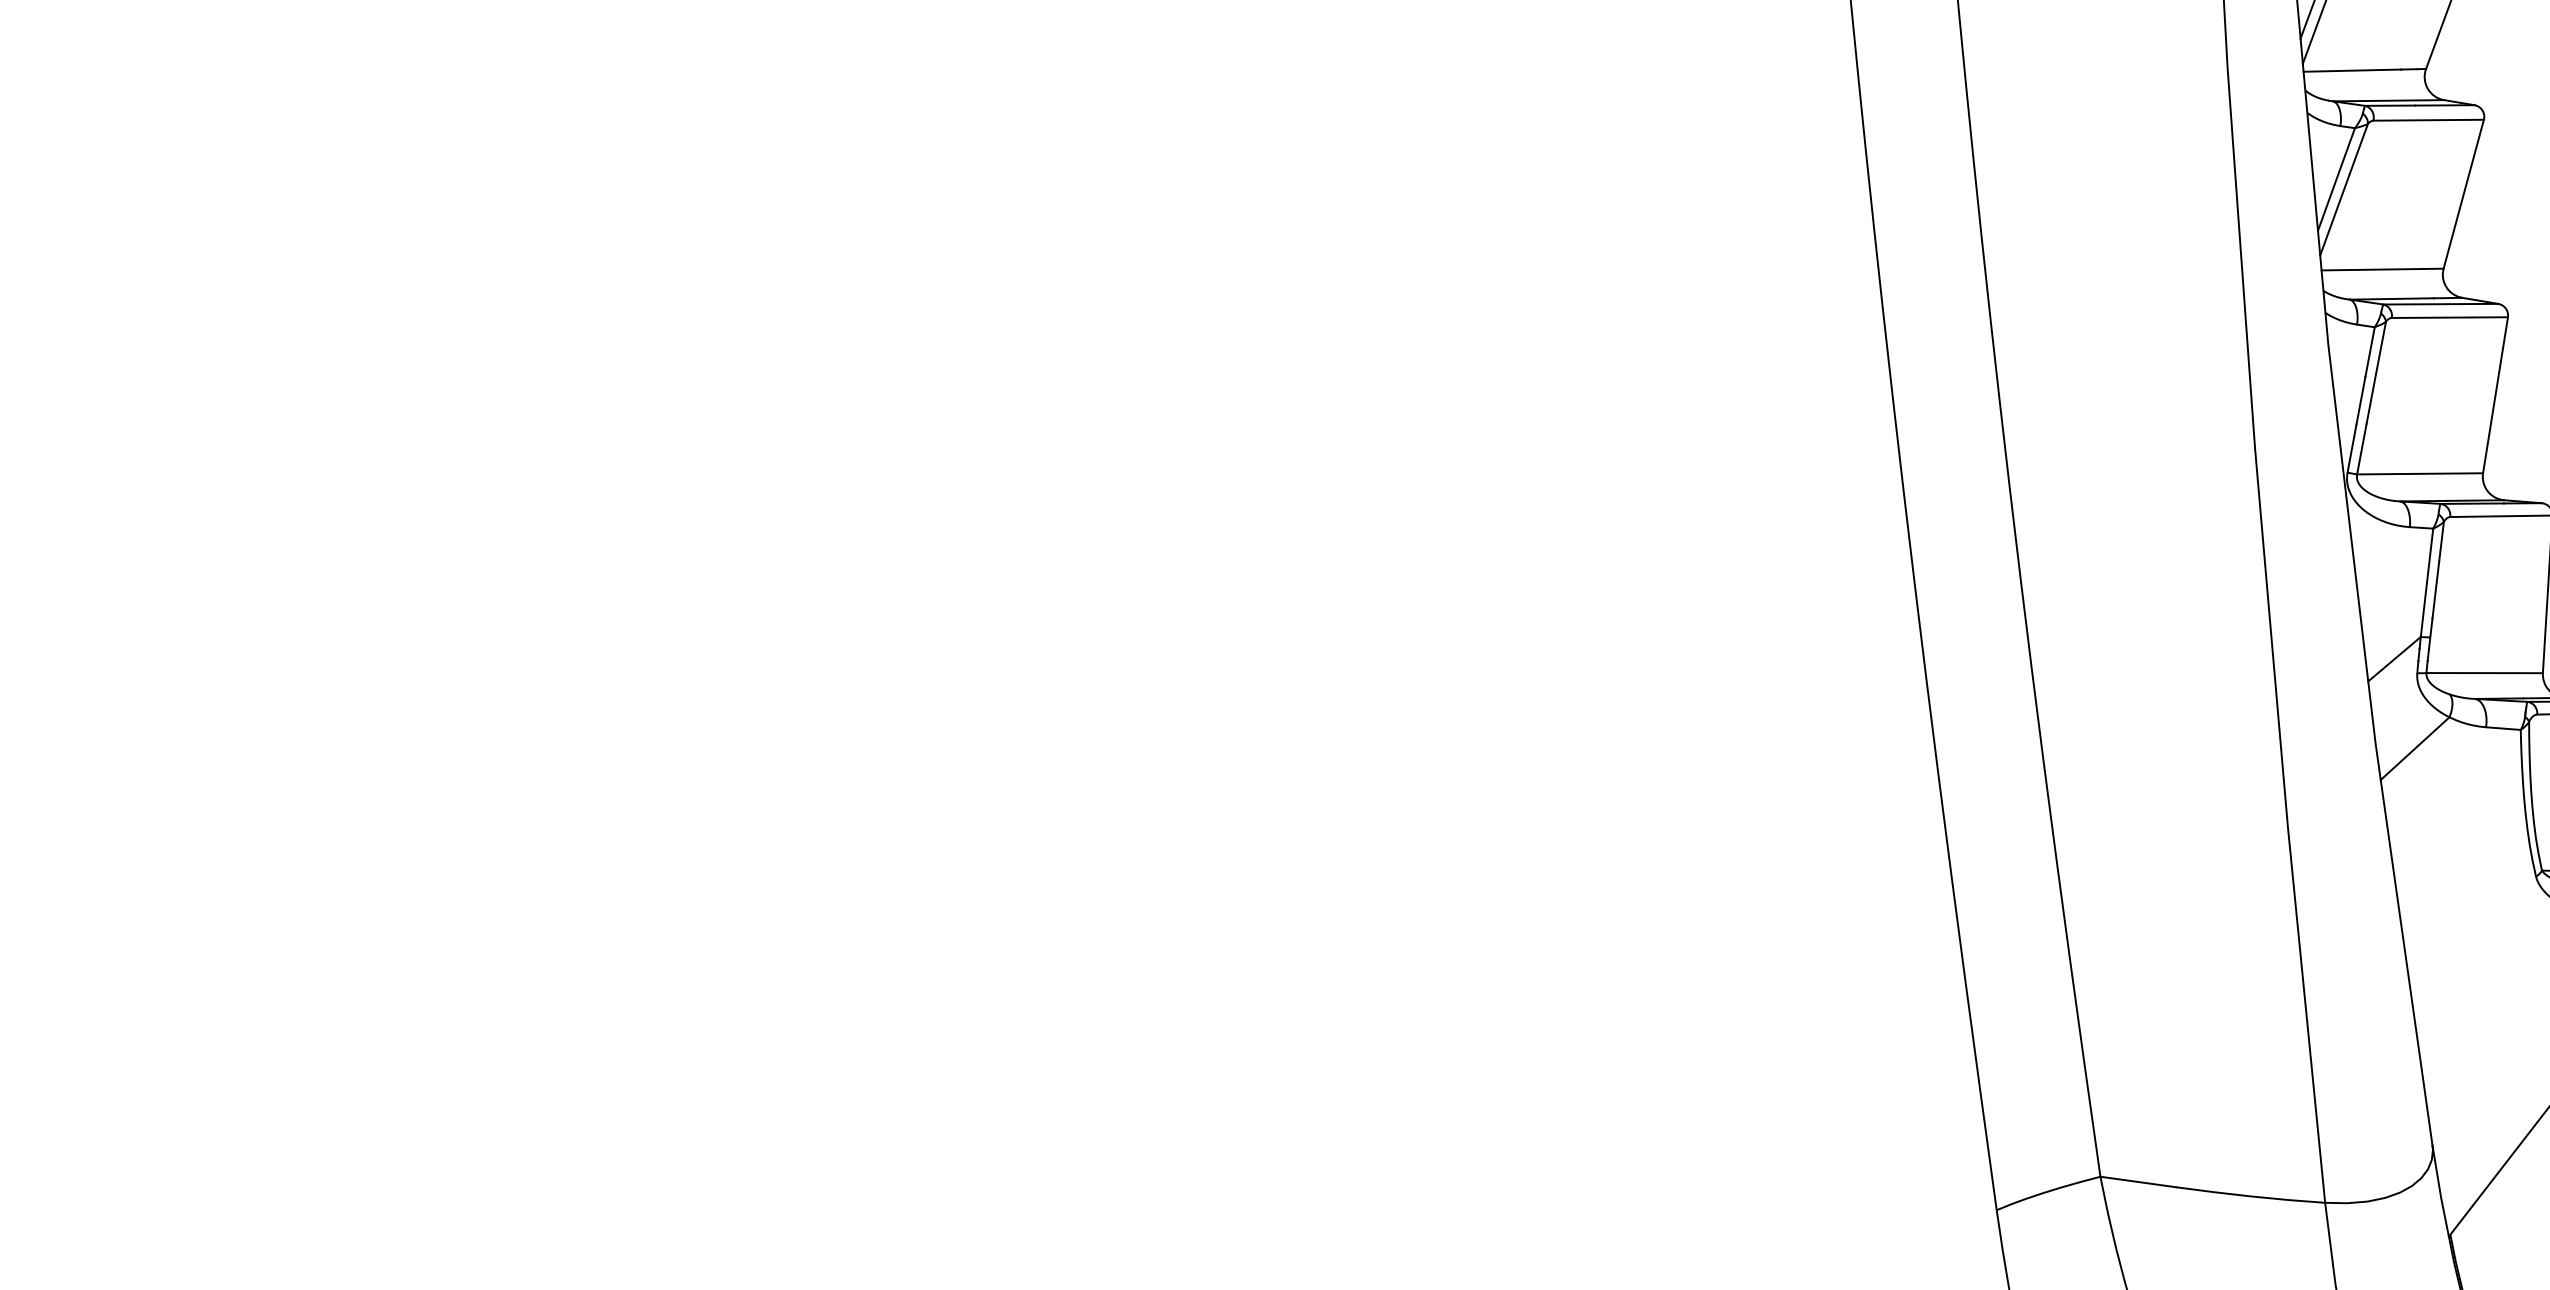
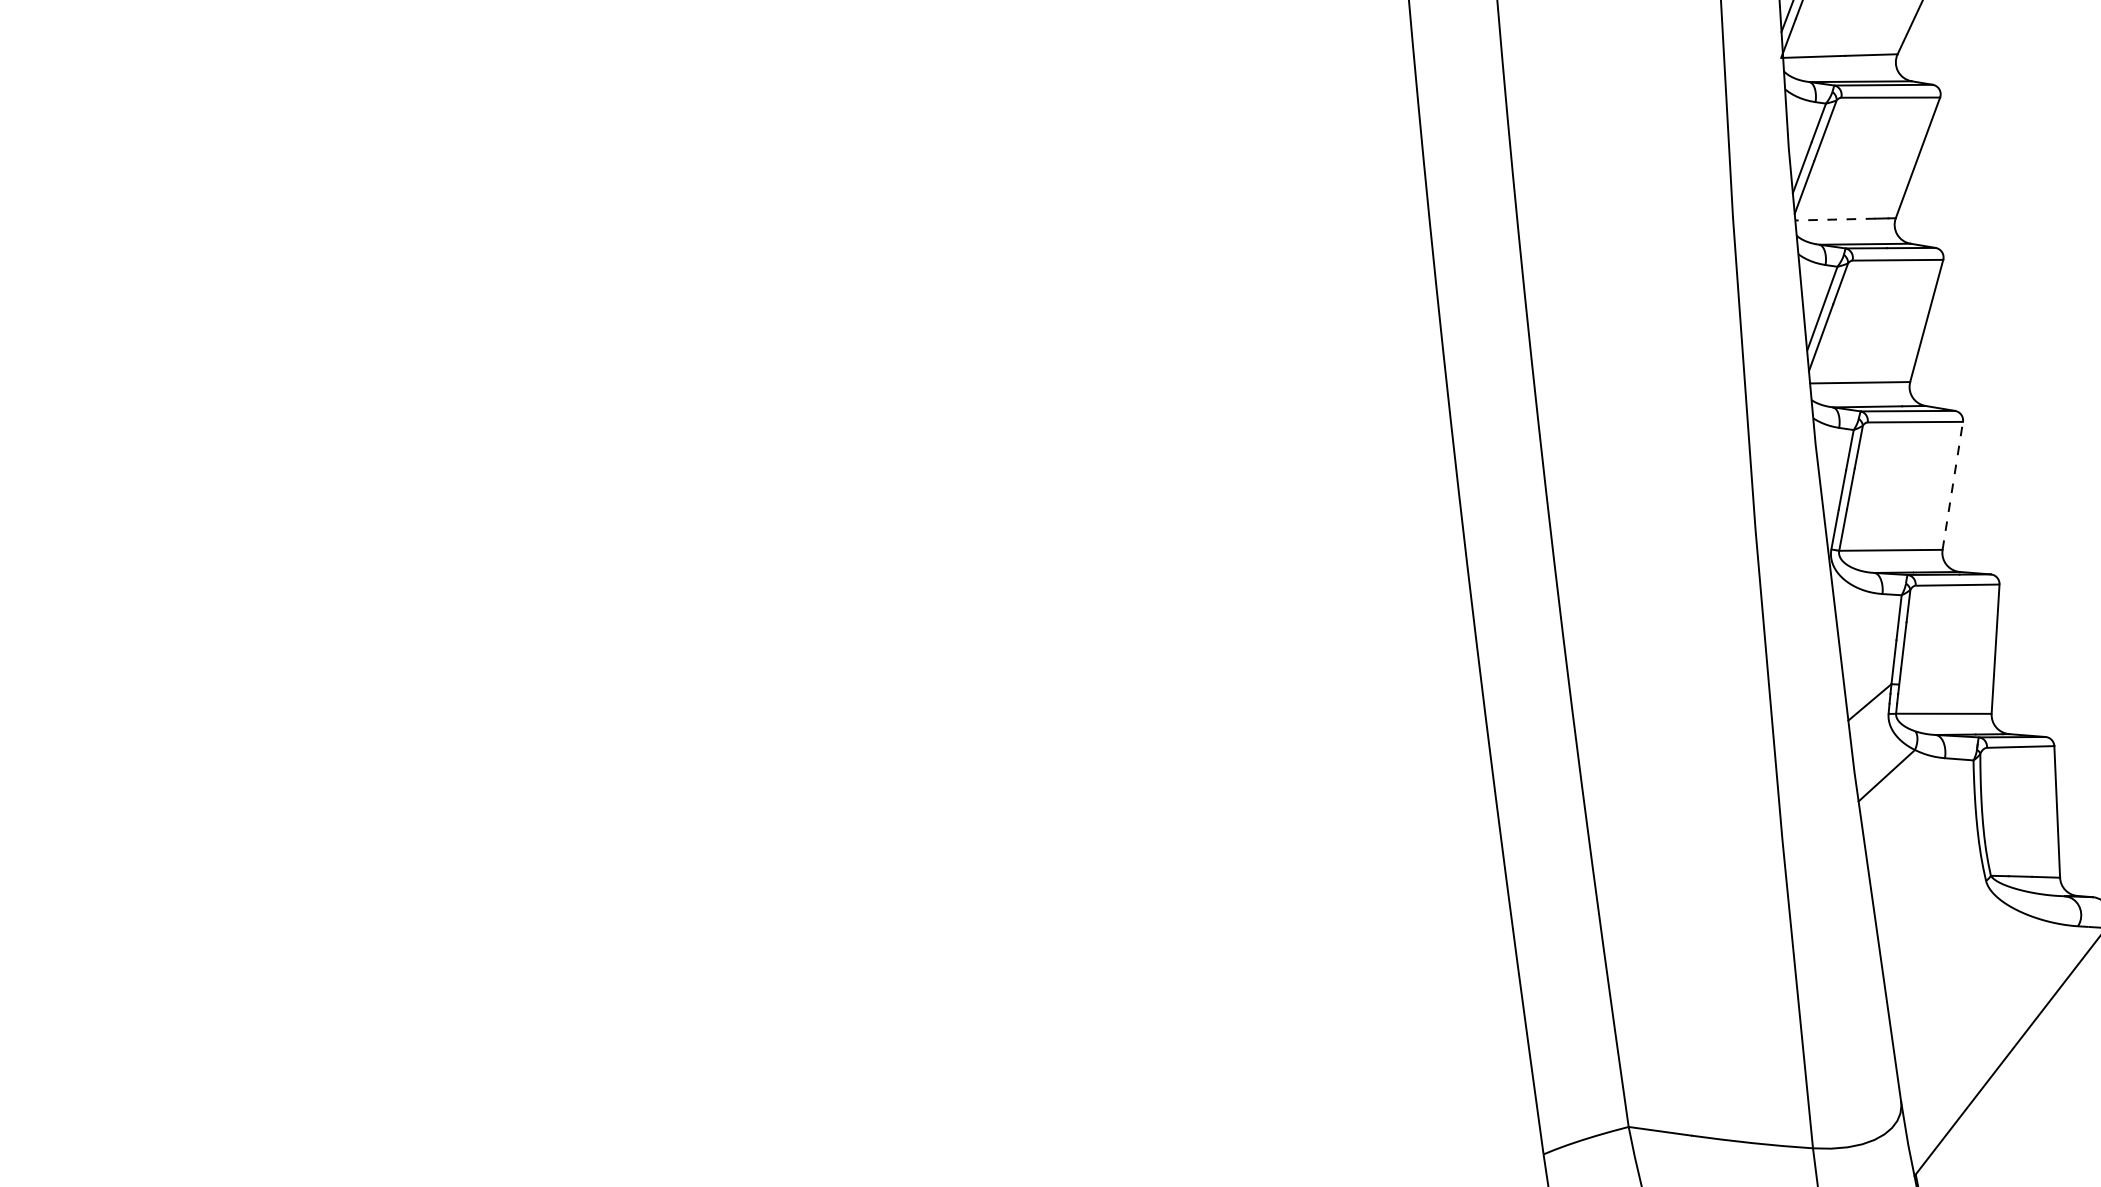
line: (2351, 70) -> (1834, 219), solid -> dashed
line: (2495, 394) -> (1952, 485), solid -> dashed

